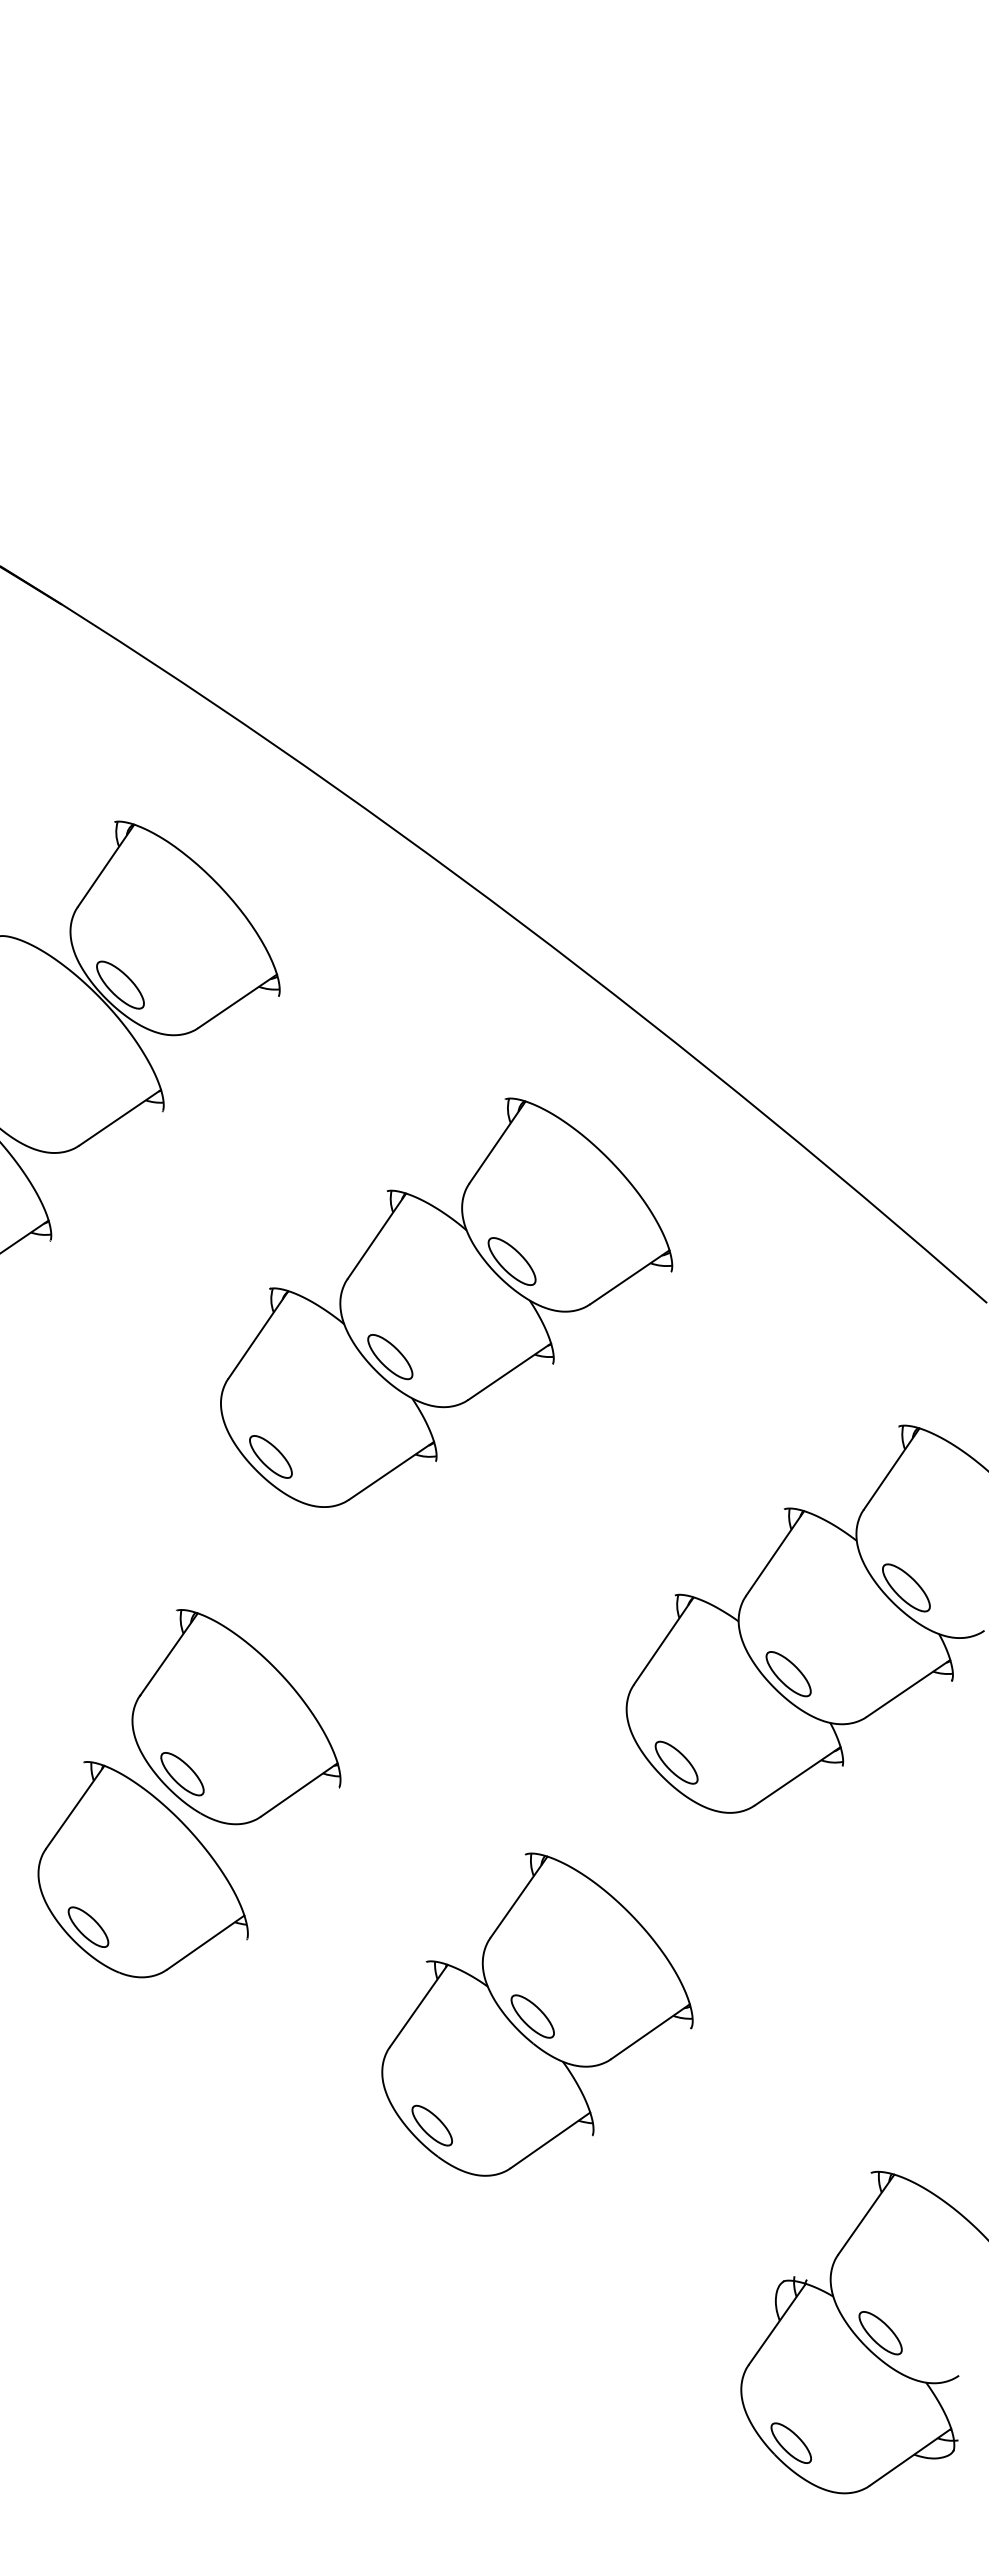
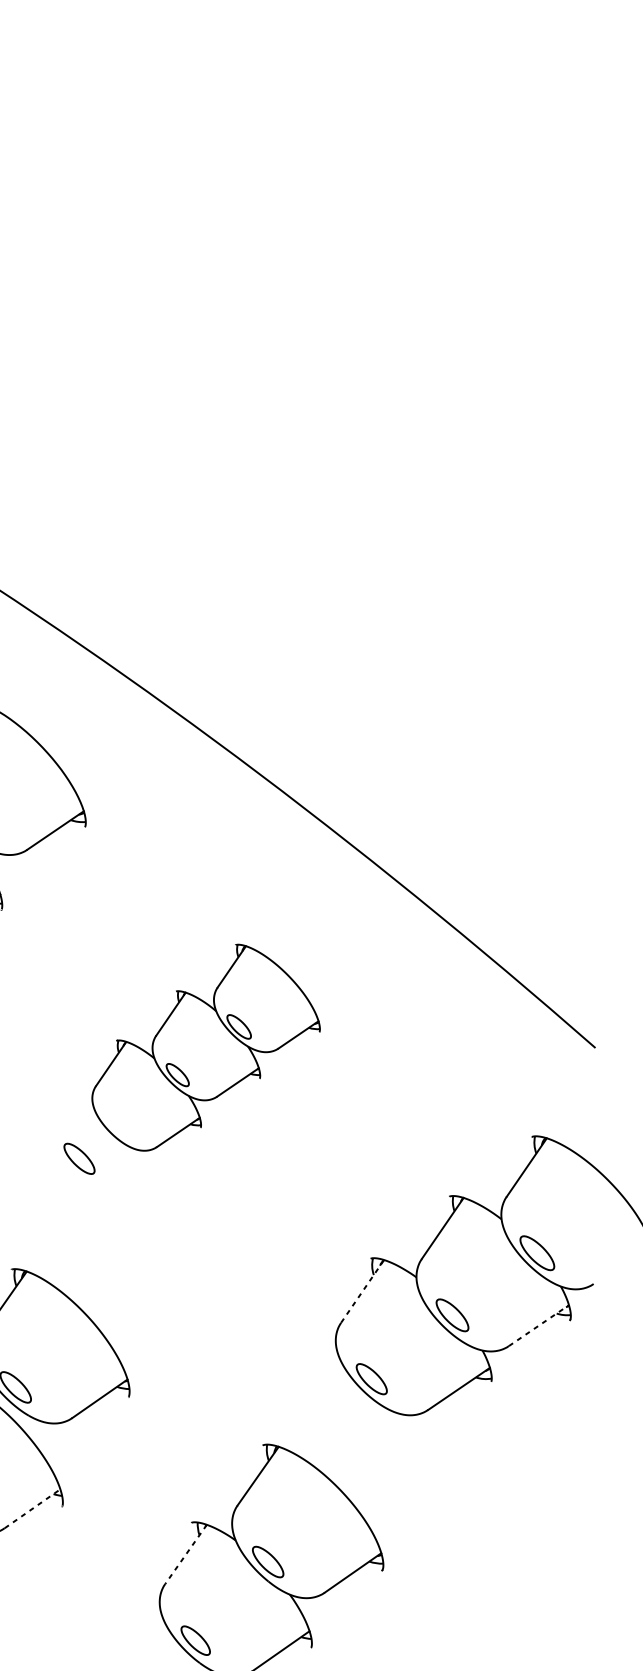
part: (446, 1302) -> (205, 1047), size x0.7
line: (663, 1641) -> (362, 1291), solid -> dashed
line: (908, 1688) -> (538, 1325), solid -> dashed
line: (206, 1942) -> (33, 1508), solid -> dashed
line: (418, 2006) -> (185, 1554), solid -> dashed

